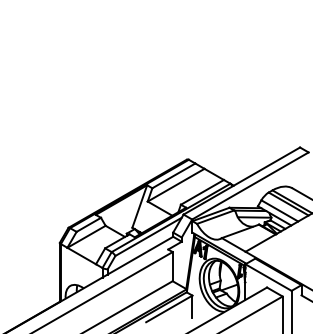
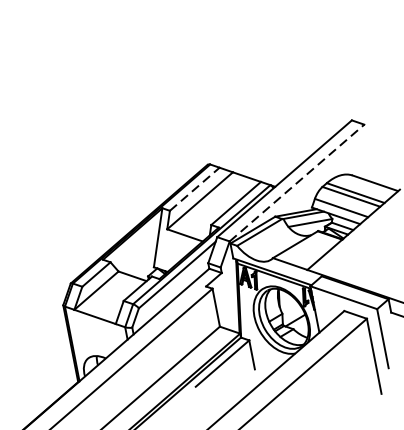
line: (173, 175) -> (194, 188), solid -> dashed
line: (250, 185) -> (296, 182), solid -> dashed

